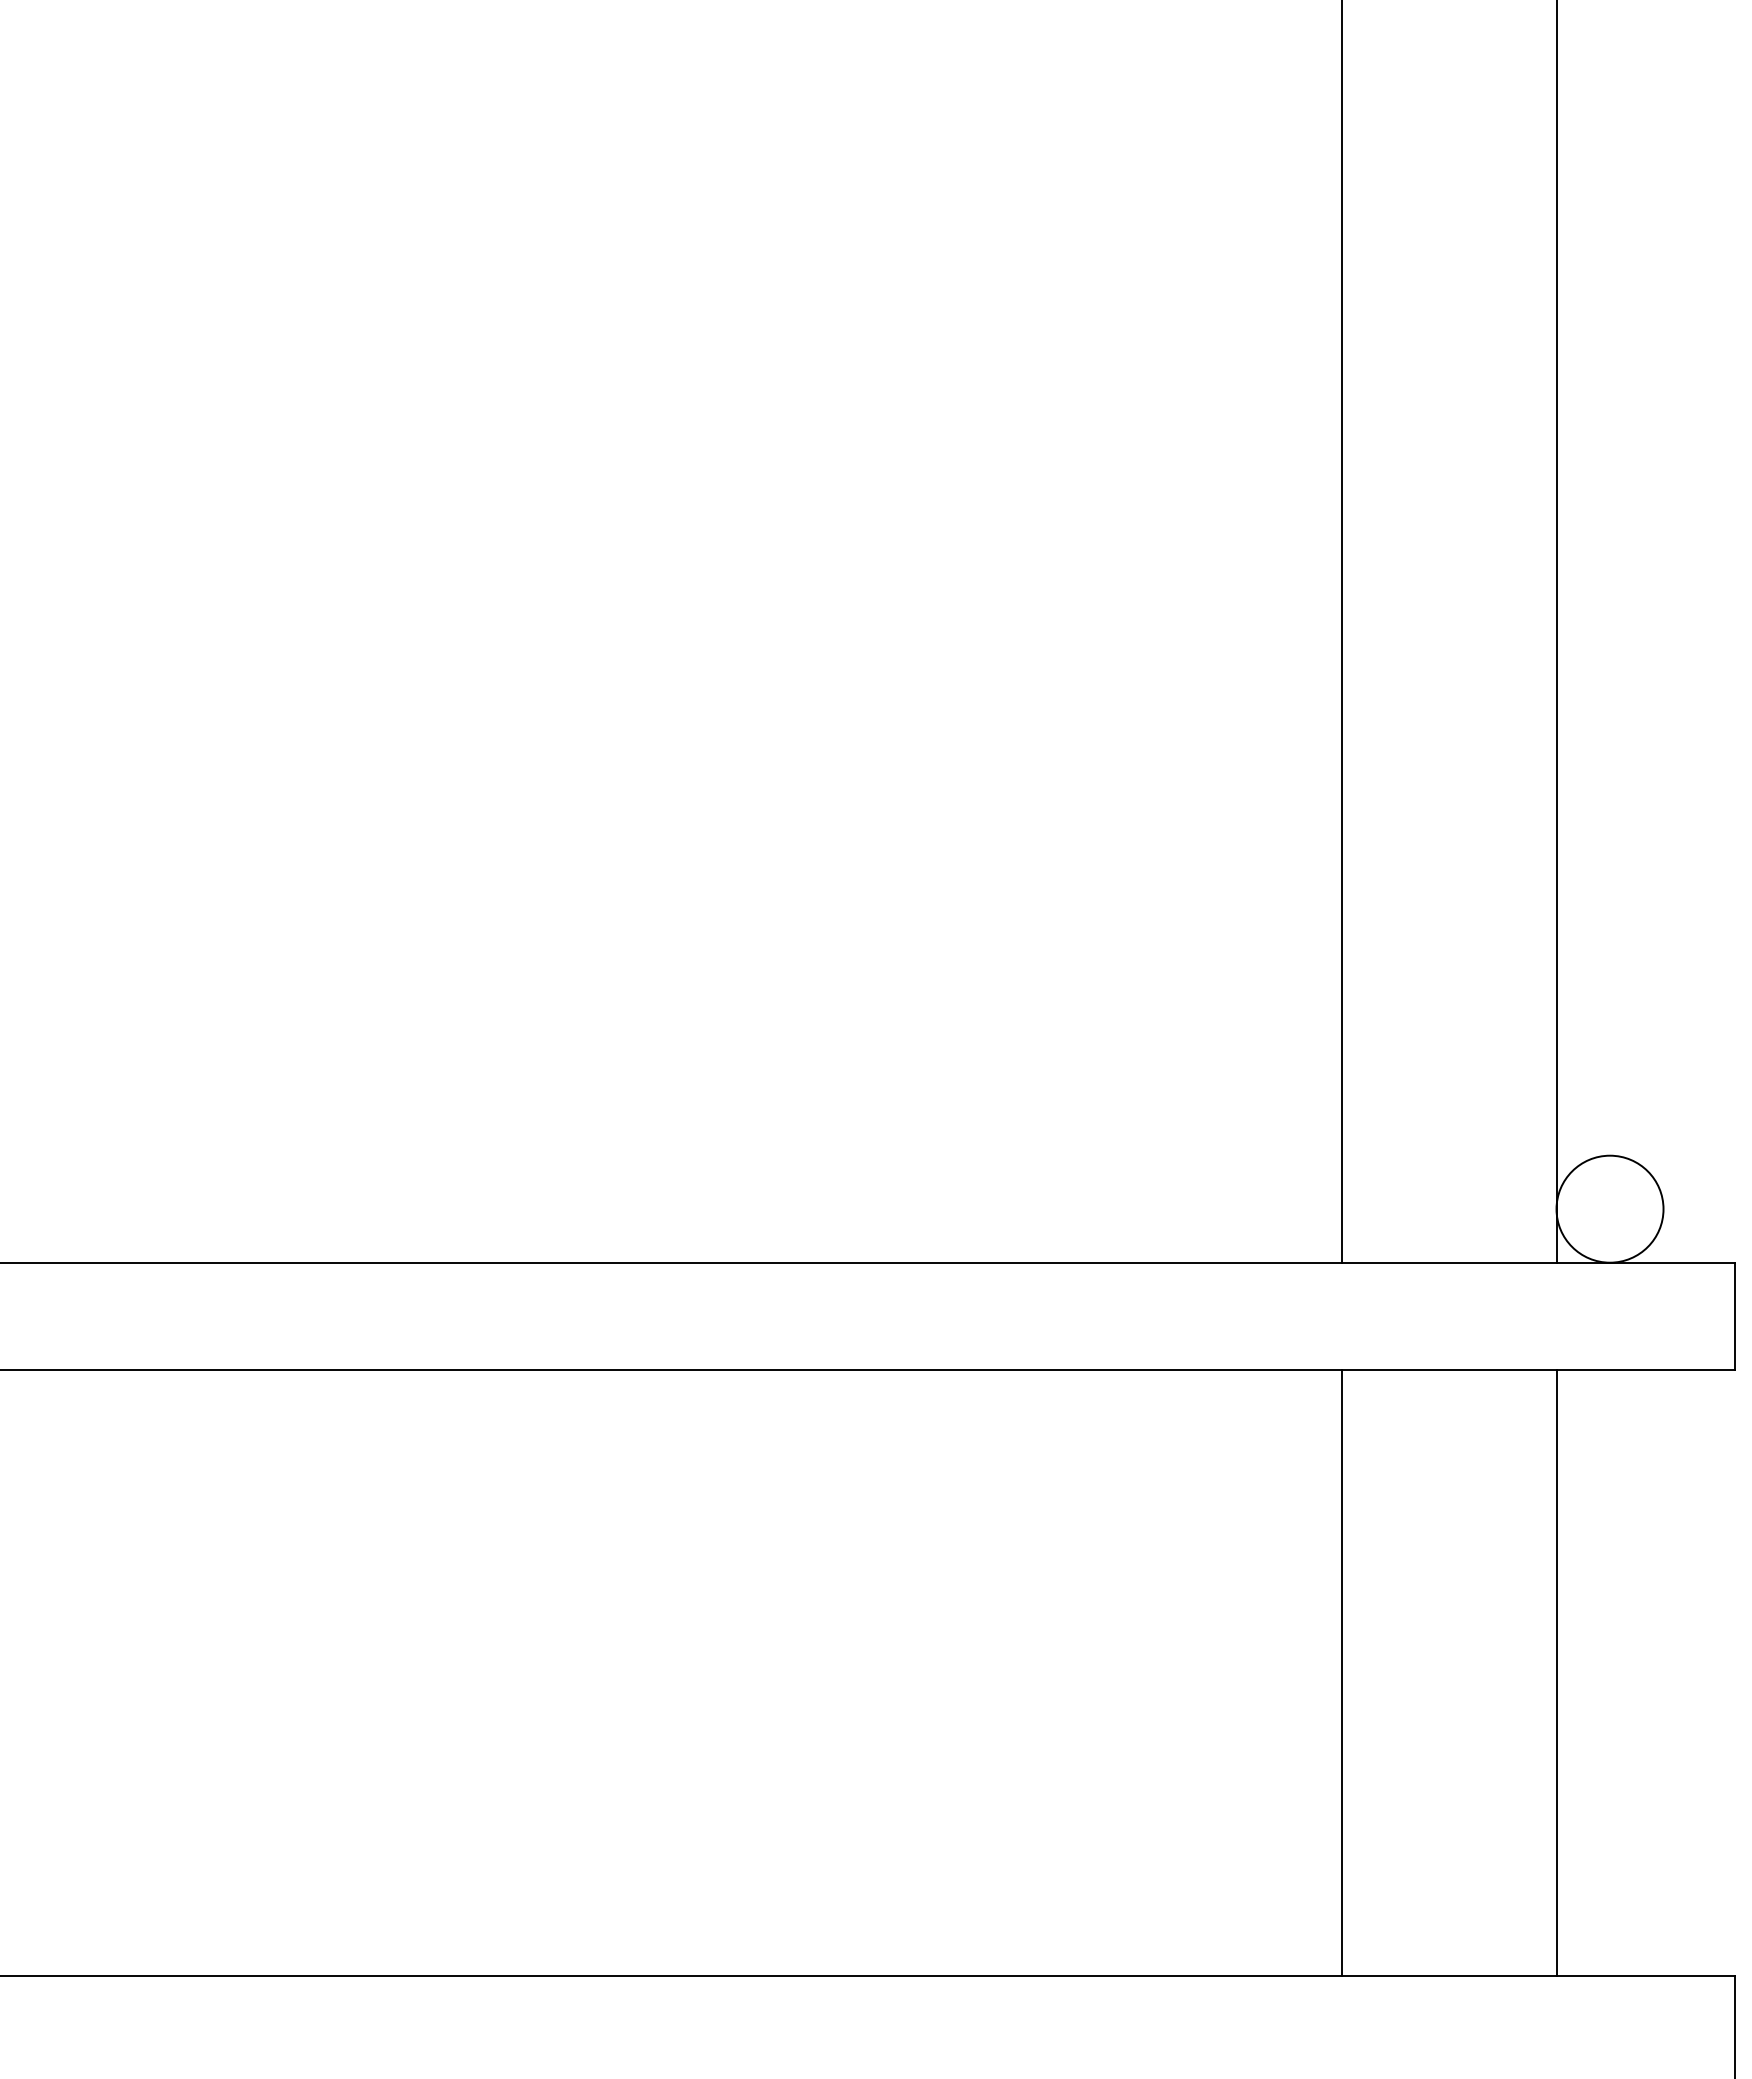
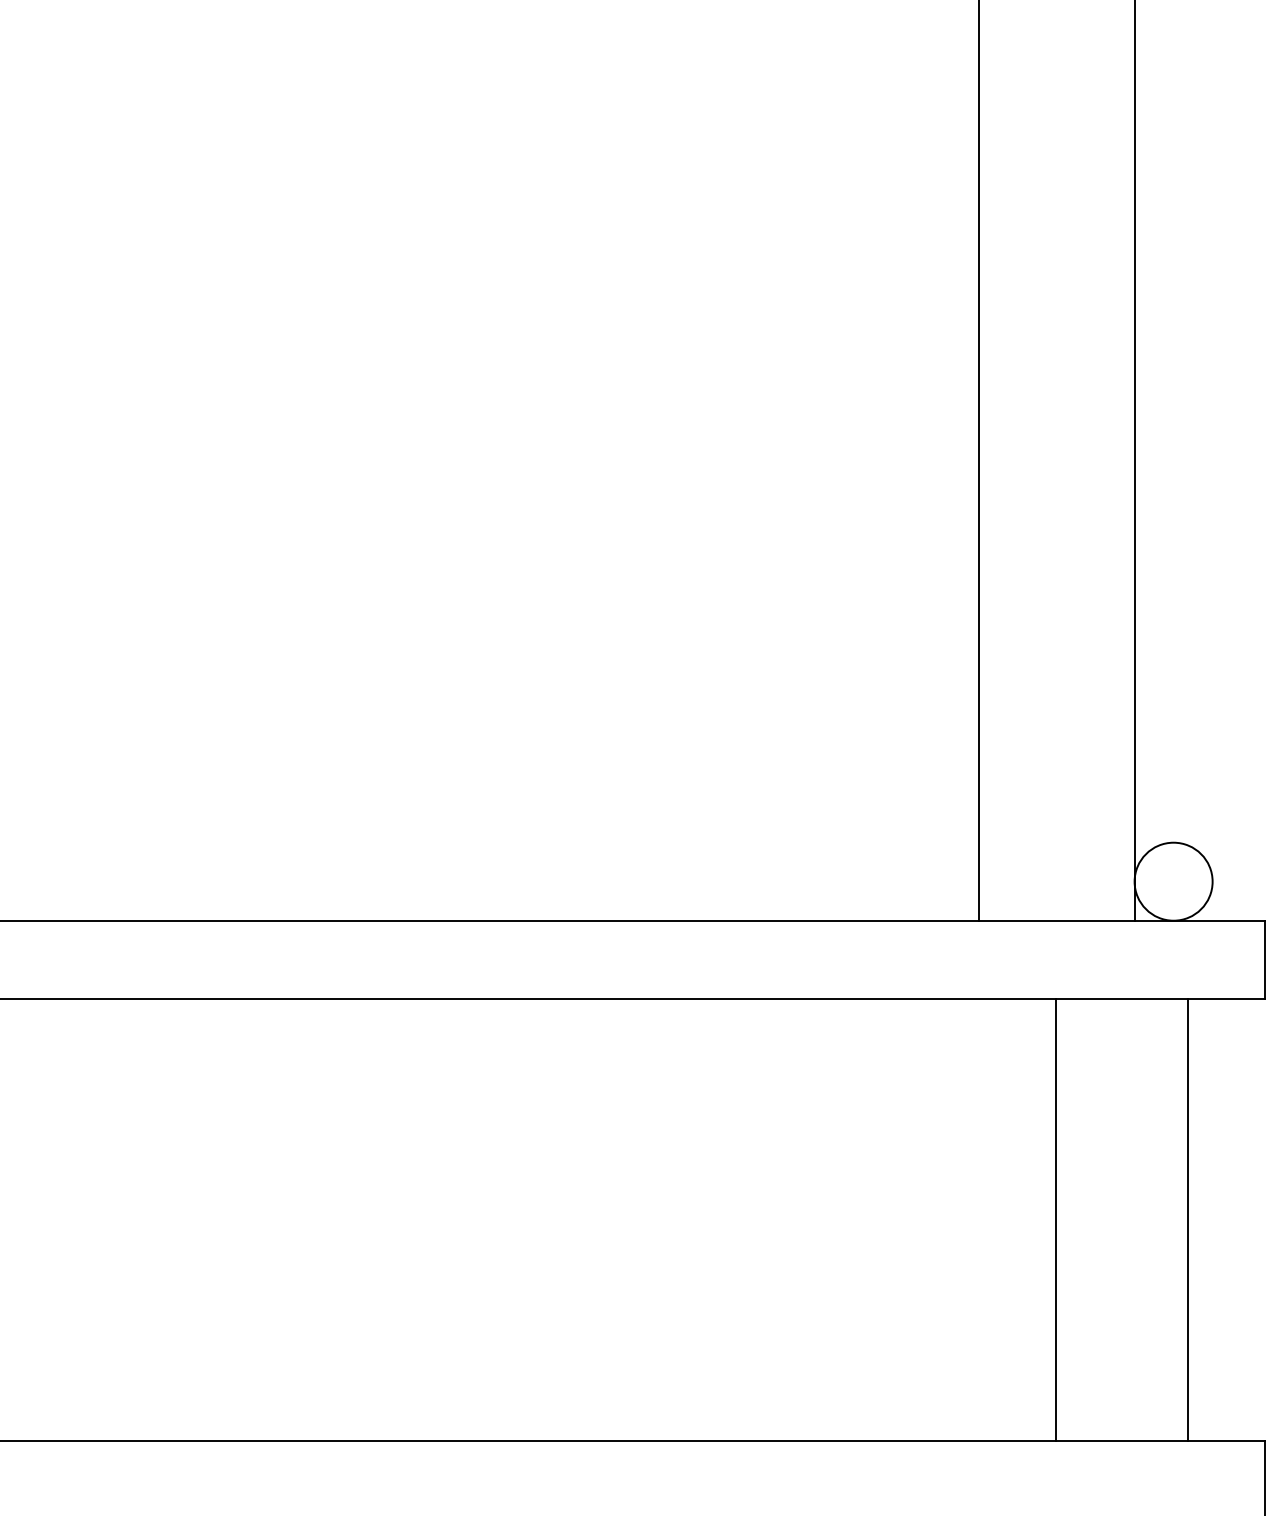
line: (1342, 1672) -> (1055, 1219), moved
line: (1556, 1672) -> (1187, 1219), moved

